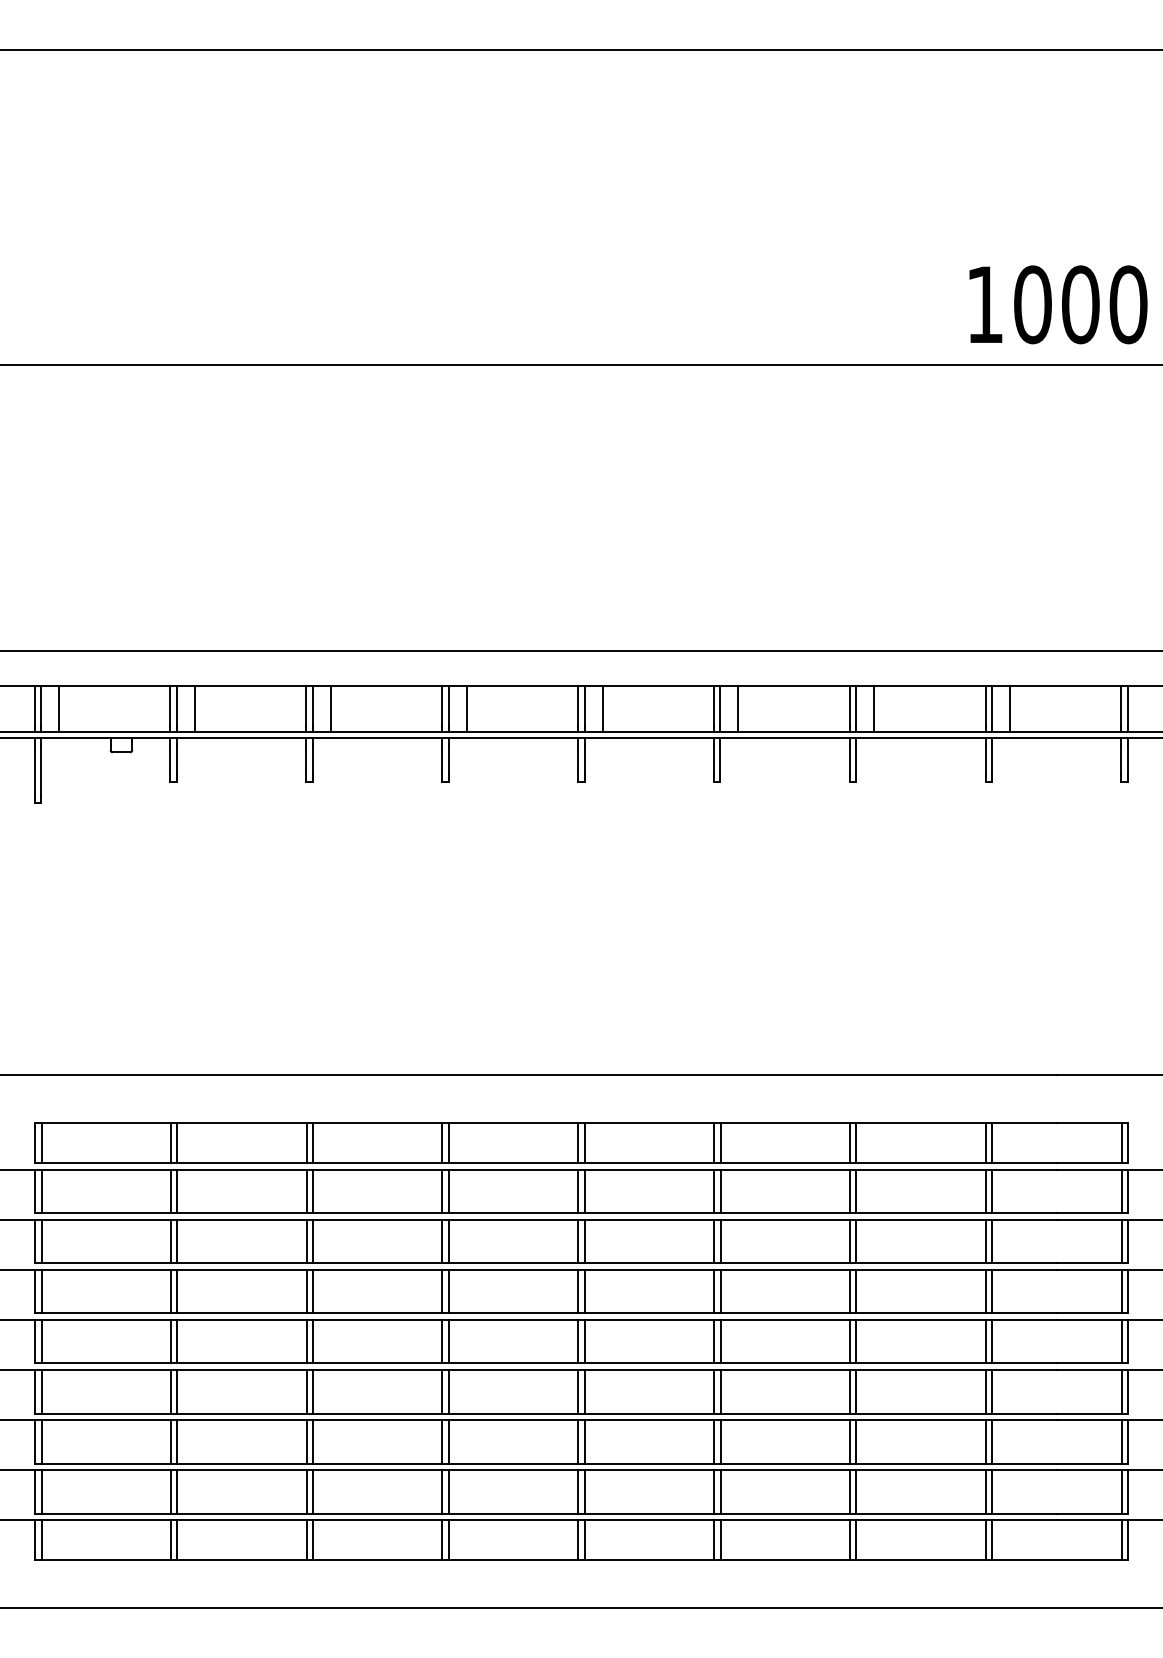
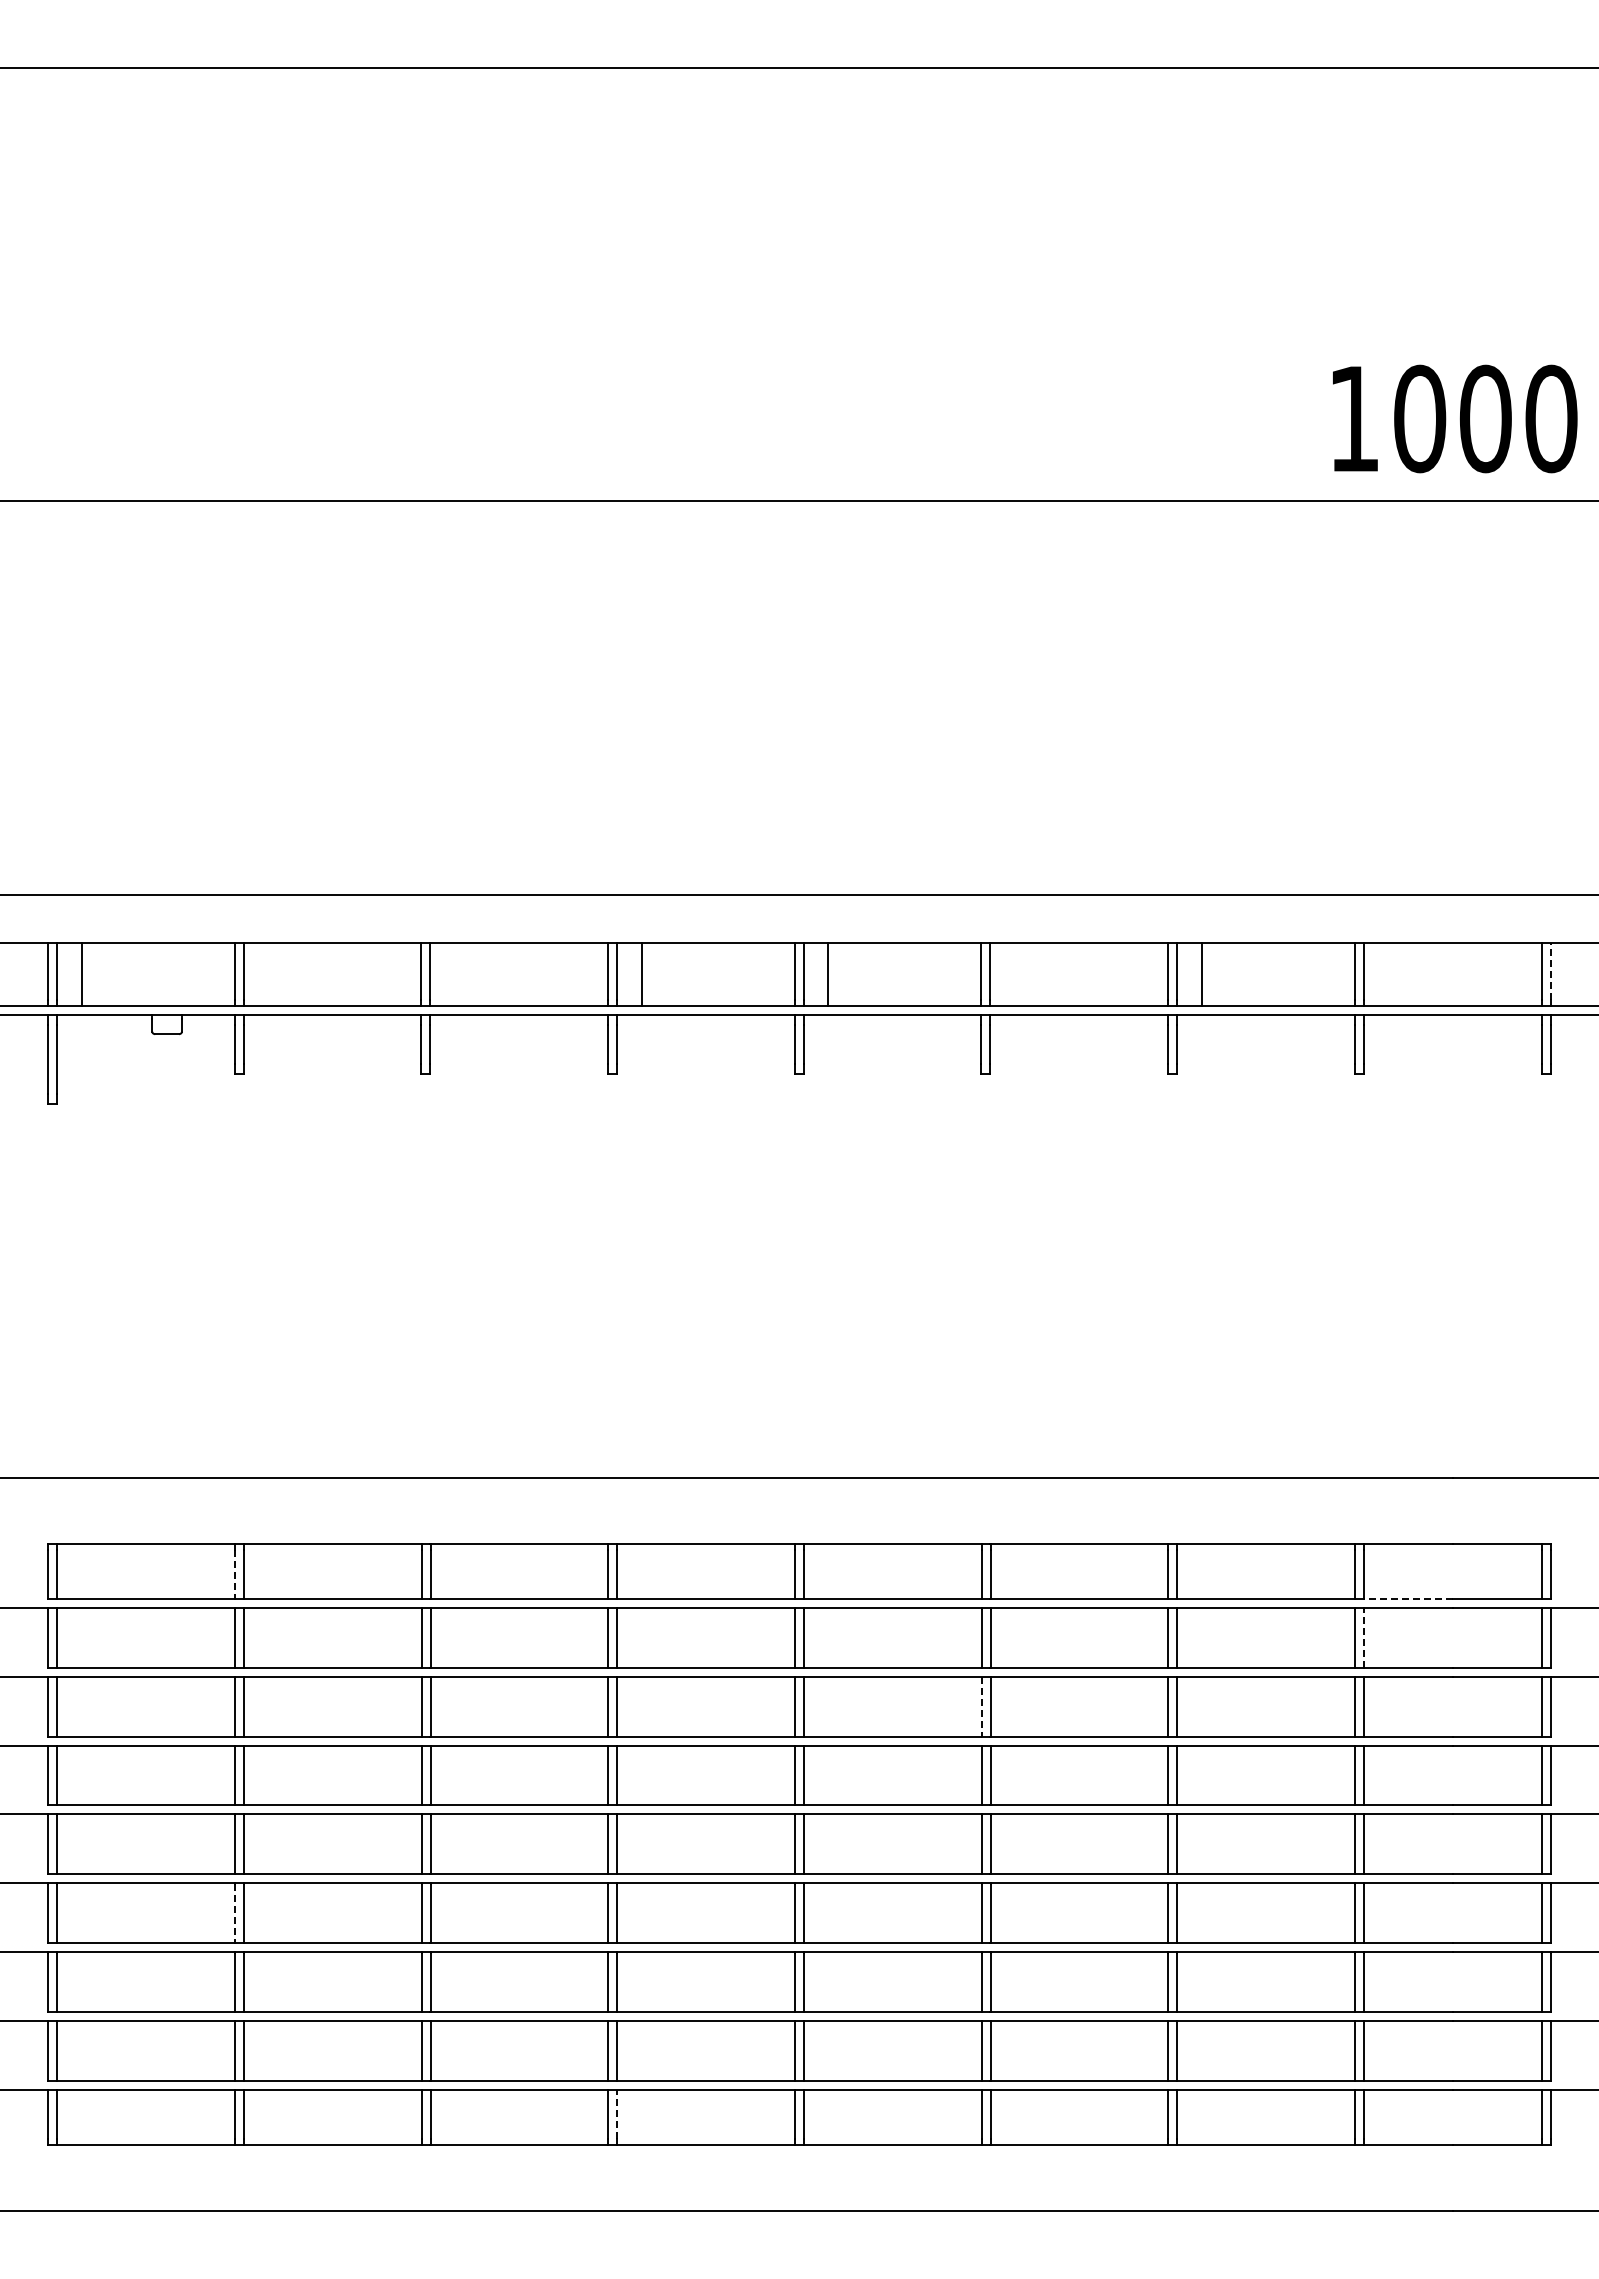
line: (1127, 706) -> (1550, 970), solid -> dashed
line: (195, 708) -> (268, 973), removed
line: (330, 708) -> (454, 973), removed
line: (738, 708) -> (1015, 973), removed
line: (1009, 708) -> (1388, 973), removed
line: (170, 1145) -> (234, 1574), solid -> dashed
line: (1024, 1163) -> (1408, 1599), solid -> dashed
line: (992, 1192) -> (1364, 1638), solid -> dashed
line: (713, 1242) -> (981, 1707), solid -> dashed
line: (170, 1392) -> (234, 1913), solid -> dashed
line: (449, 1537) -> (617, 2113), solid -> dashed

